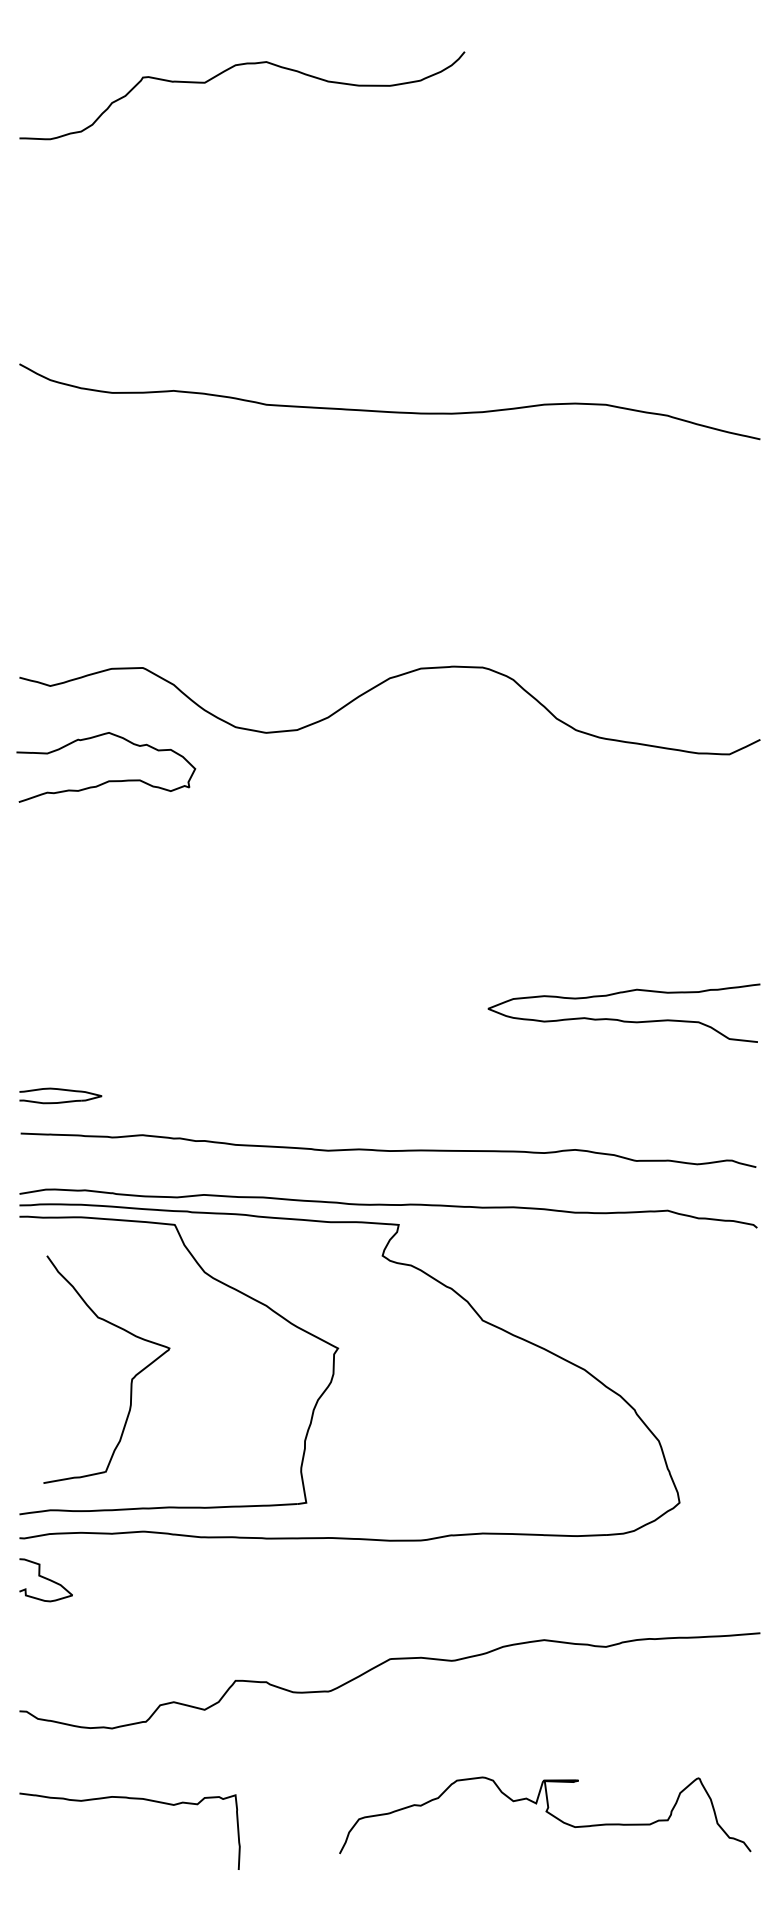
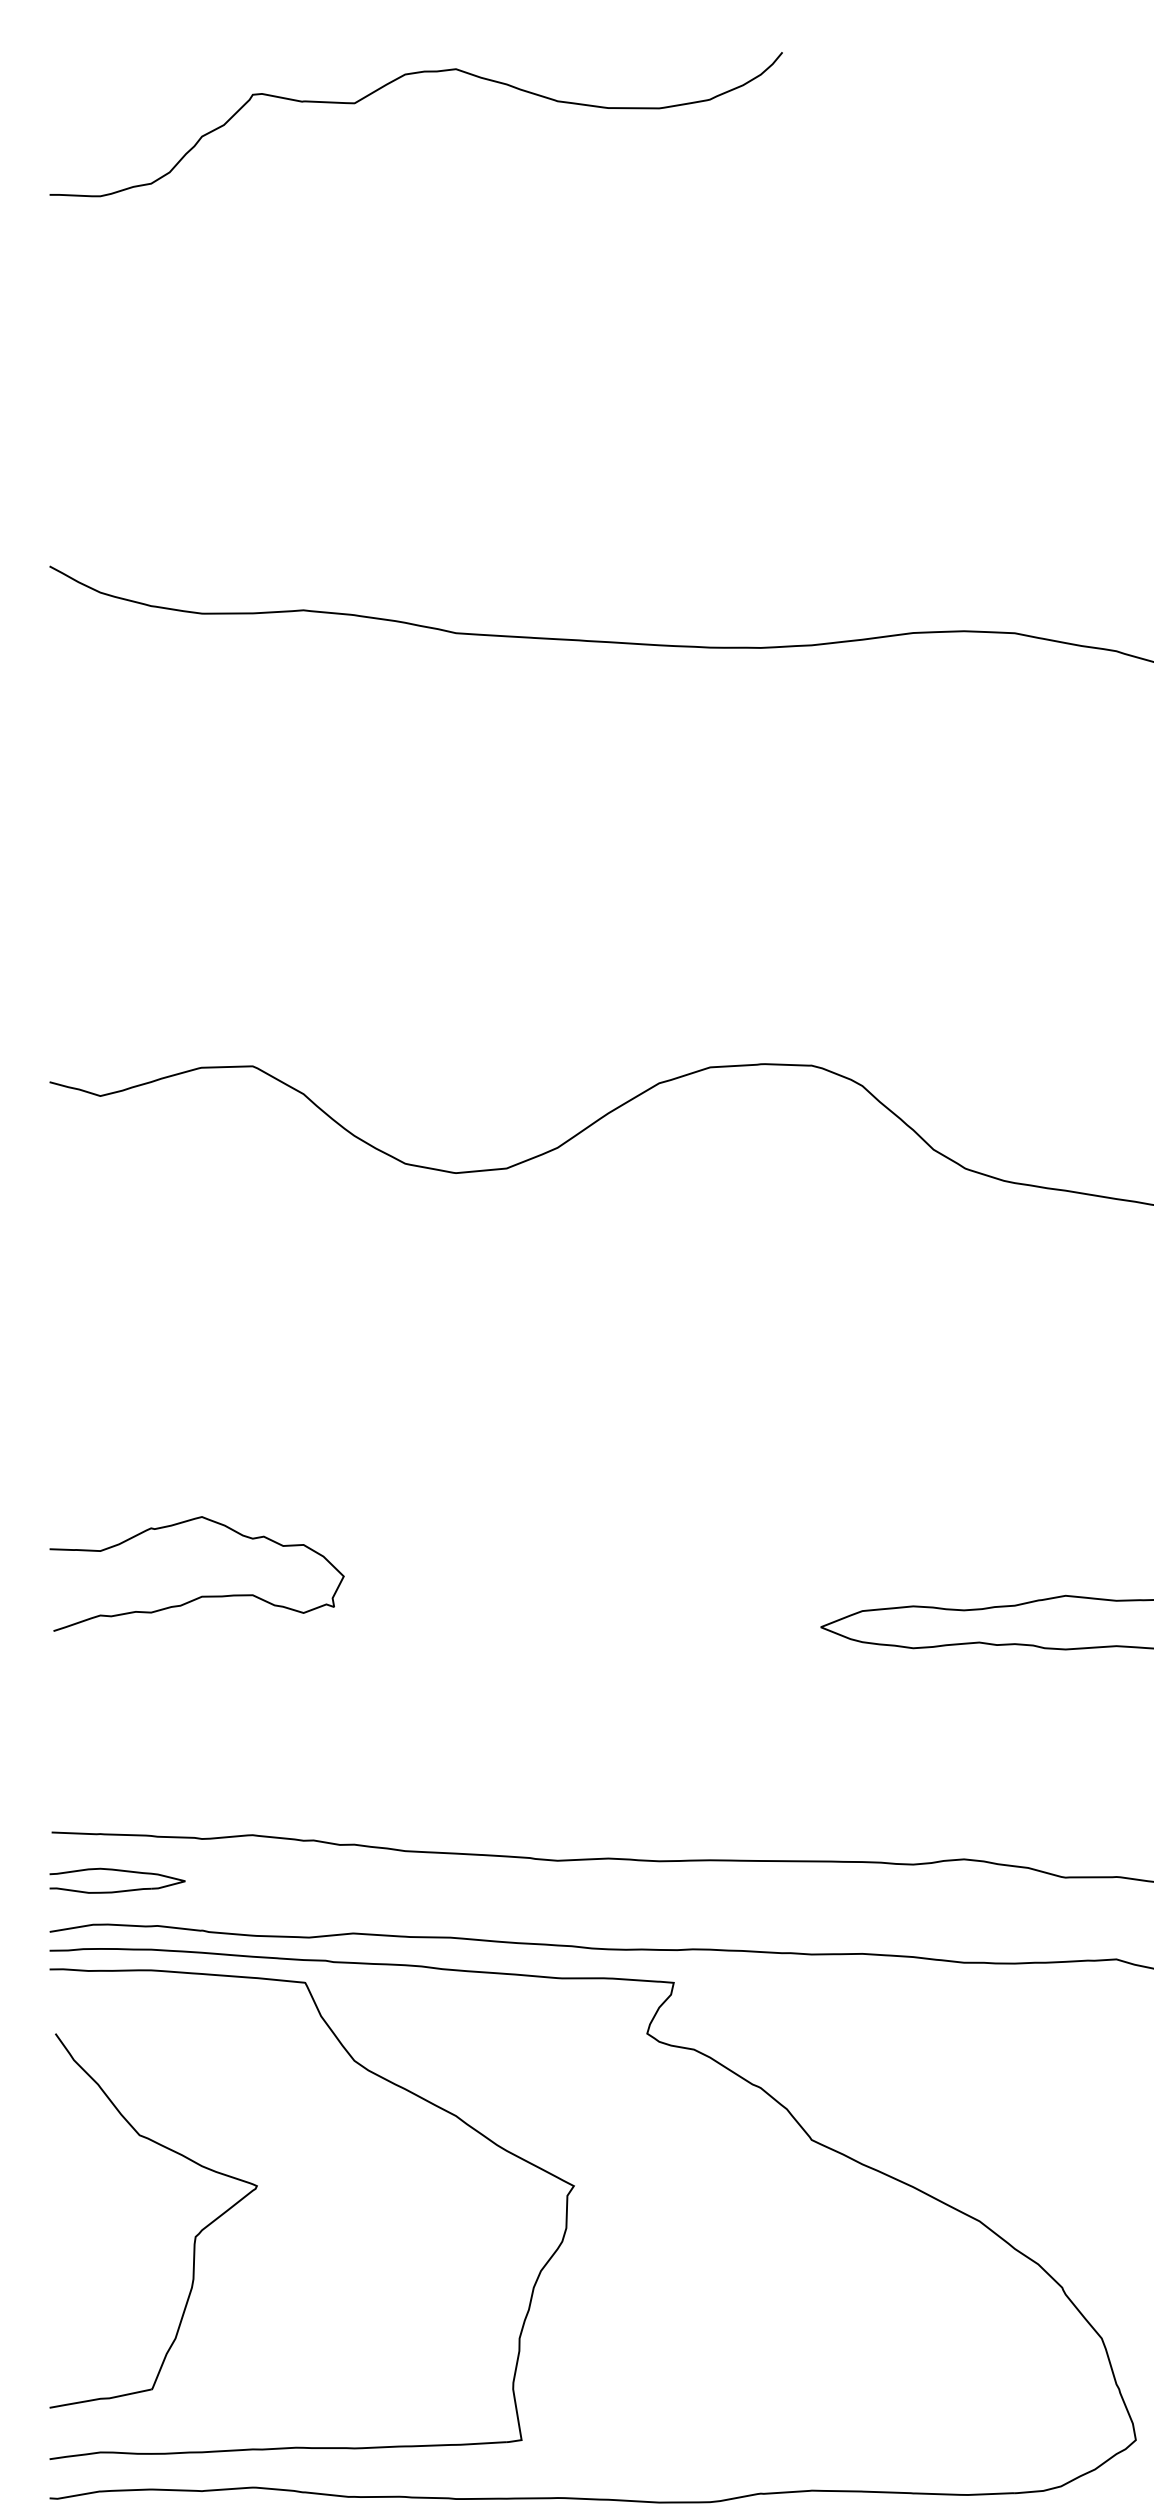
curve: (108, 780) -> (201, 1595), moved
part: (60, 1095) -> (117, 1880), moved
part: (131, 1378) -> (194, 2235), moved

